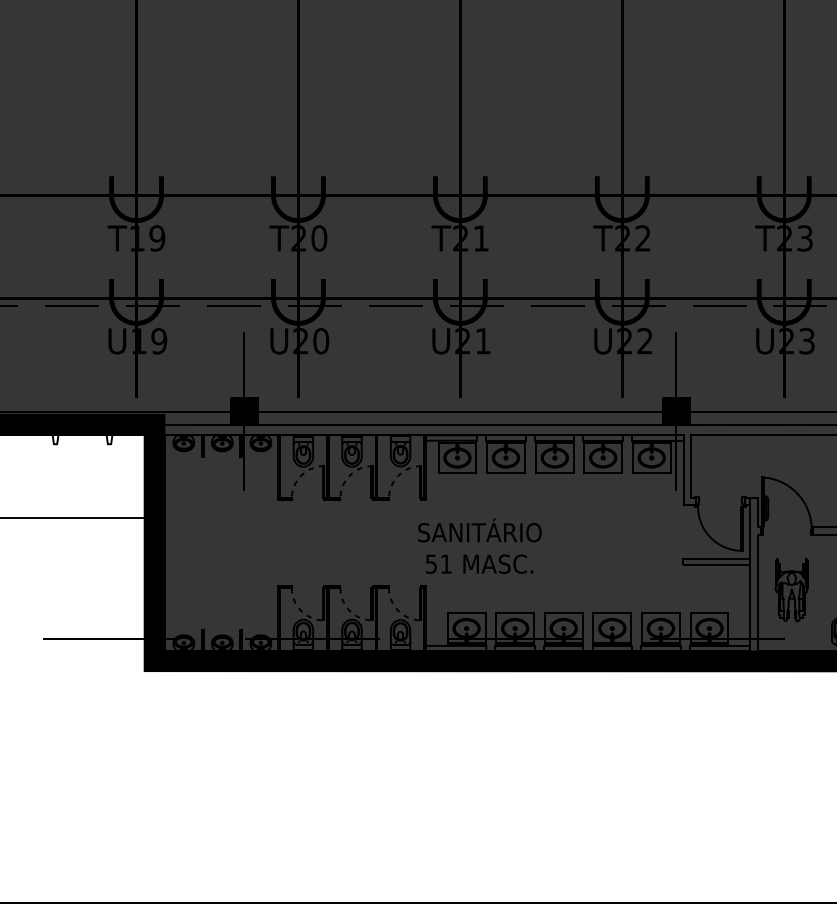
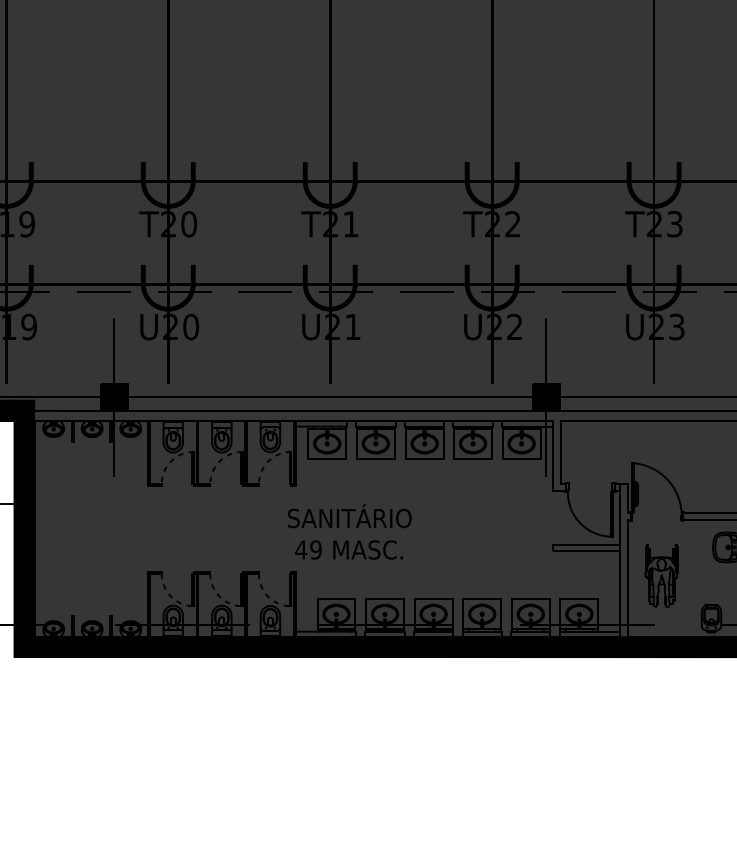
text: (438, 564) -> (308, 550), 51 -> 49

